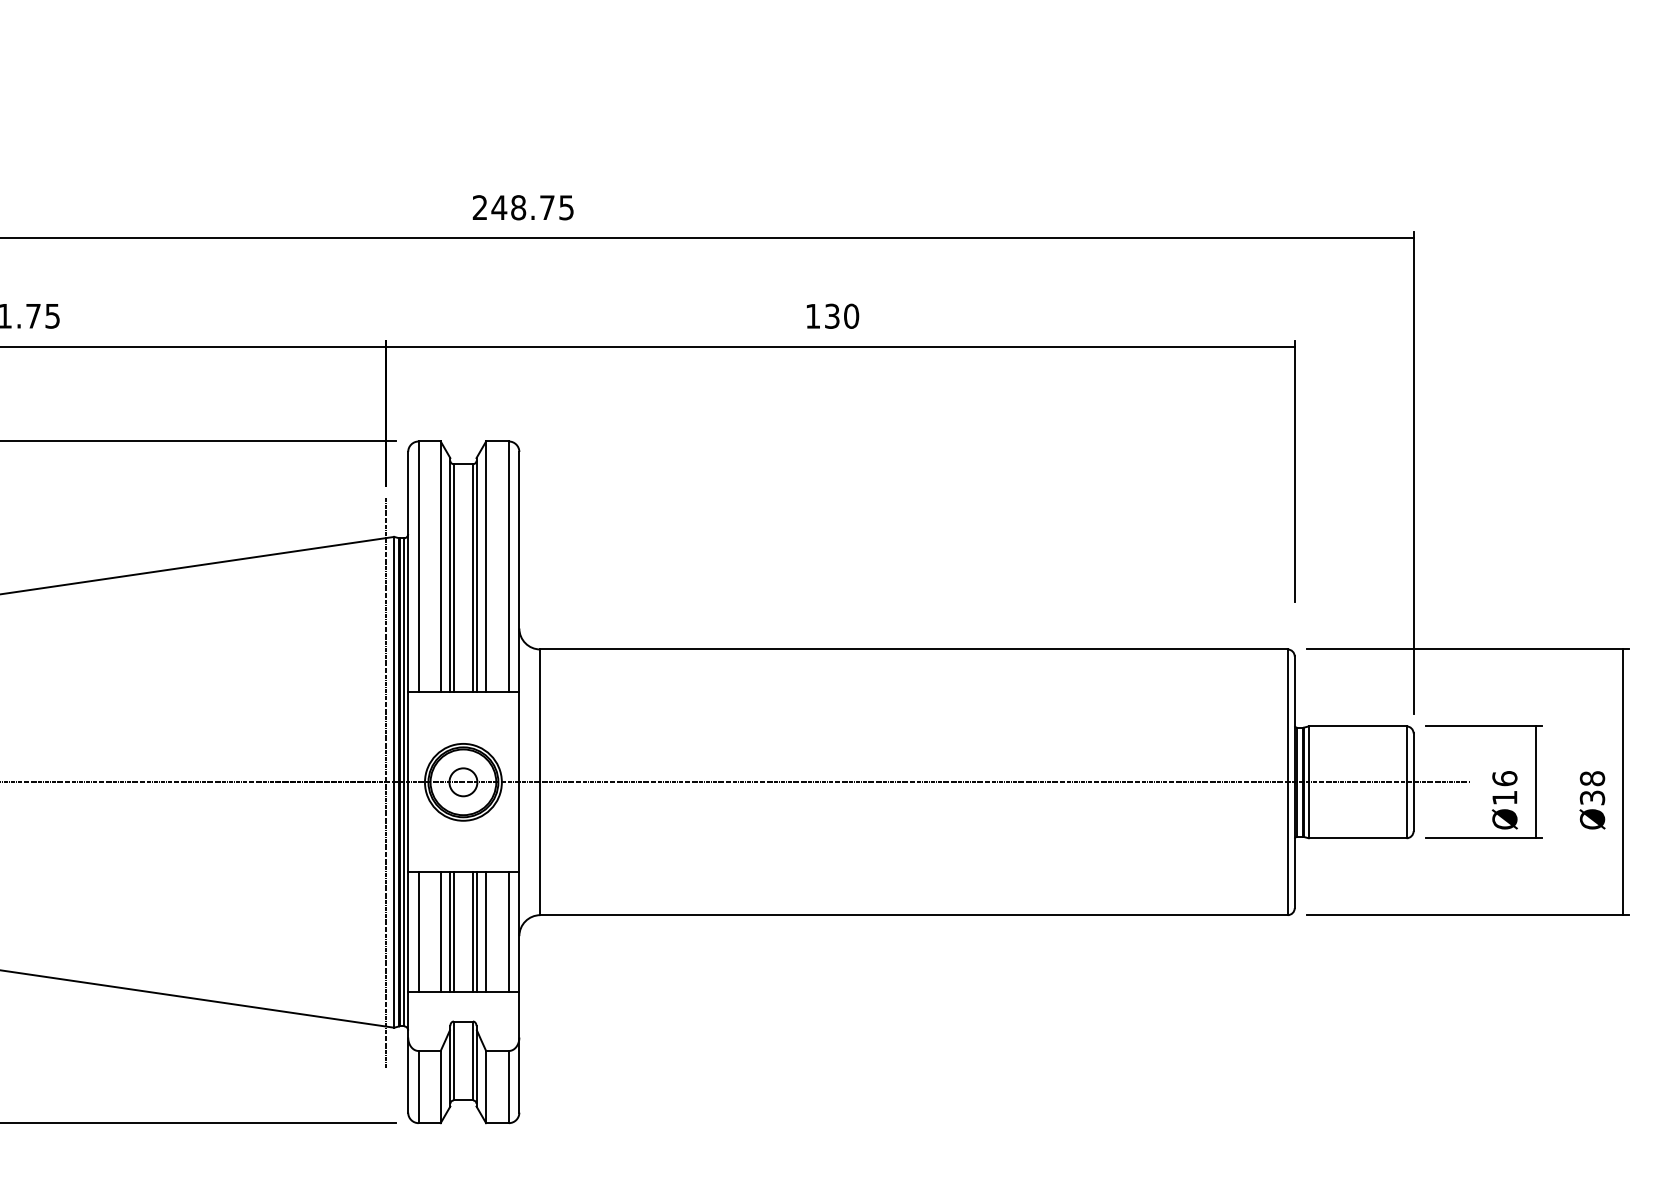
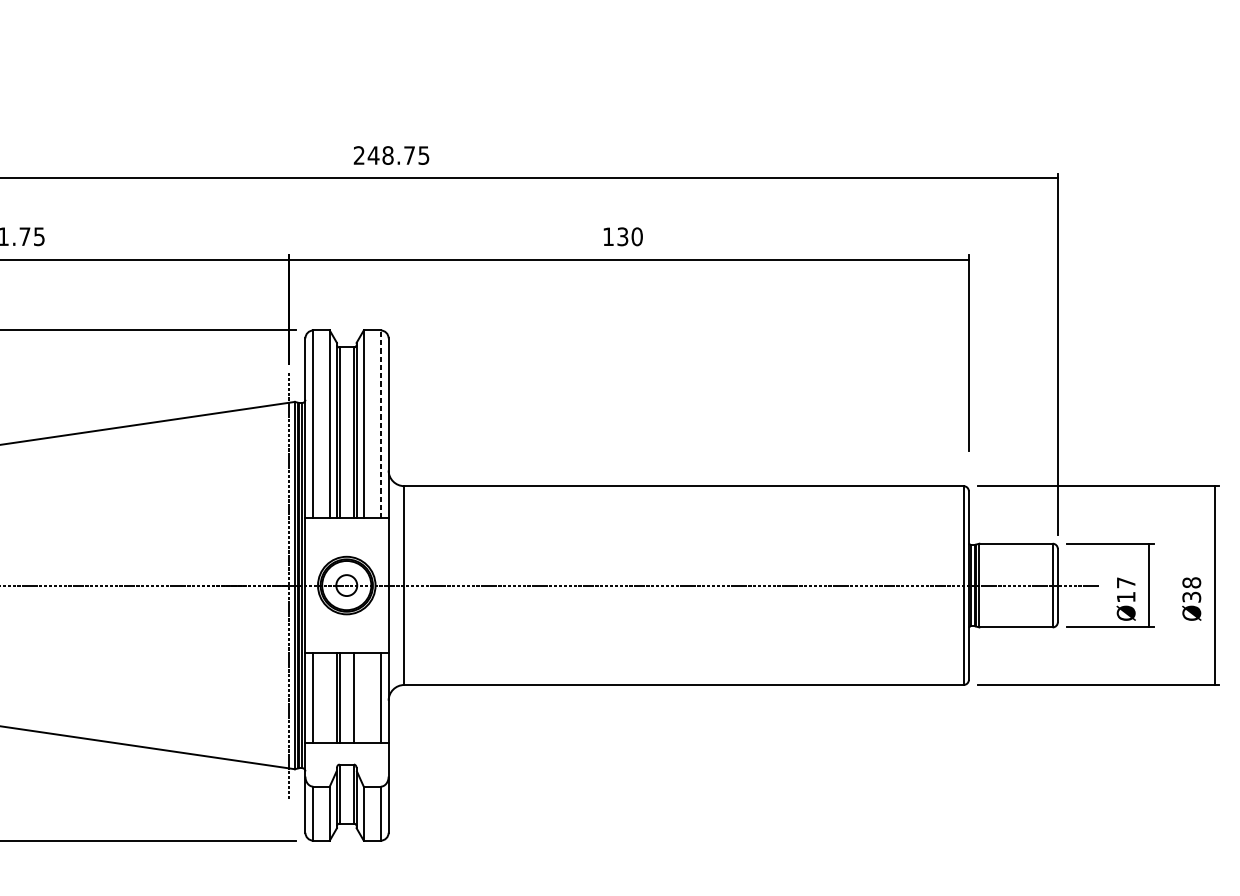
line: (508, 566) -> (380, 424), solid -> dashed
text: (1504, 778) -> (1125, 582), Ø16 -> Ø17
line: (440, 932) -> (329, 697), removed
line: (476, 932) -> (356, 697), removed
line: (486, 932) -> (364, 697), removed

